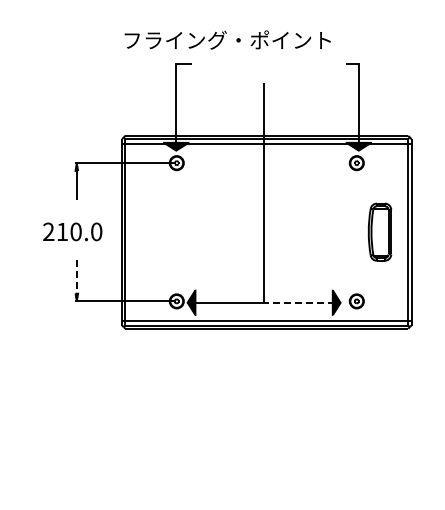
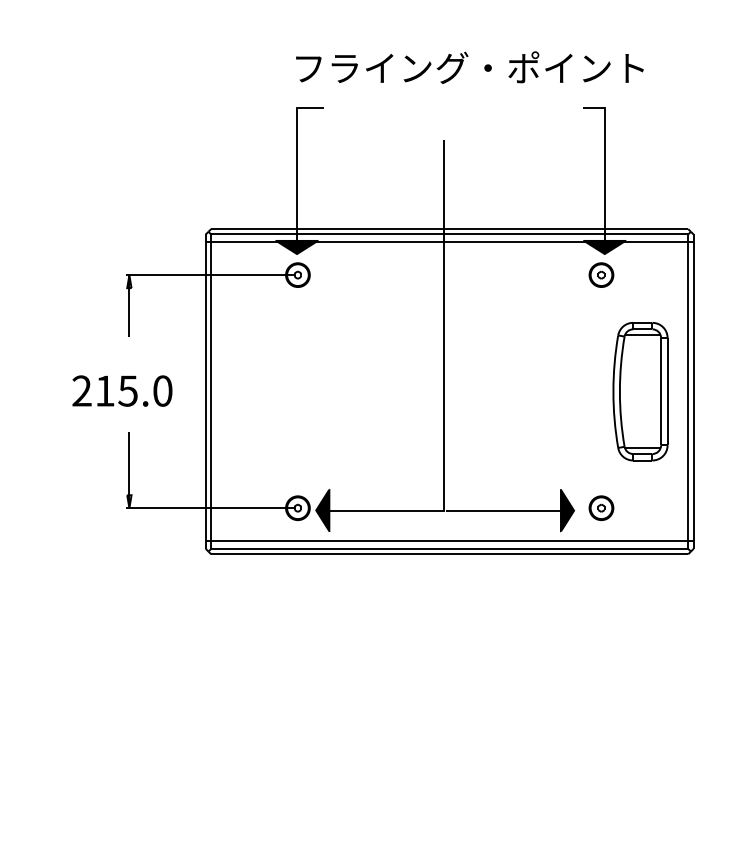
text: (227, 39) -> (469, 66), moved
text: (75, 231) -> (127, 390), 210.0 -> 215.0
part: (379, 231) -> (639, 390), size x1.43
line: (76, 277) -> (128, 467), dashed -> solid
line: (299, 302) -> (504, 510), dashed -> solid

